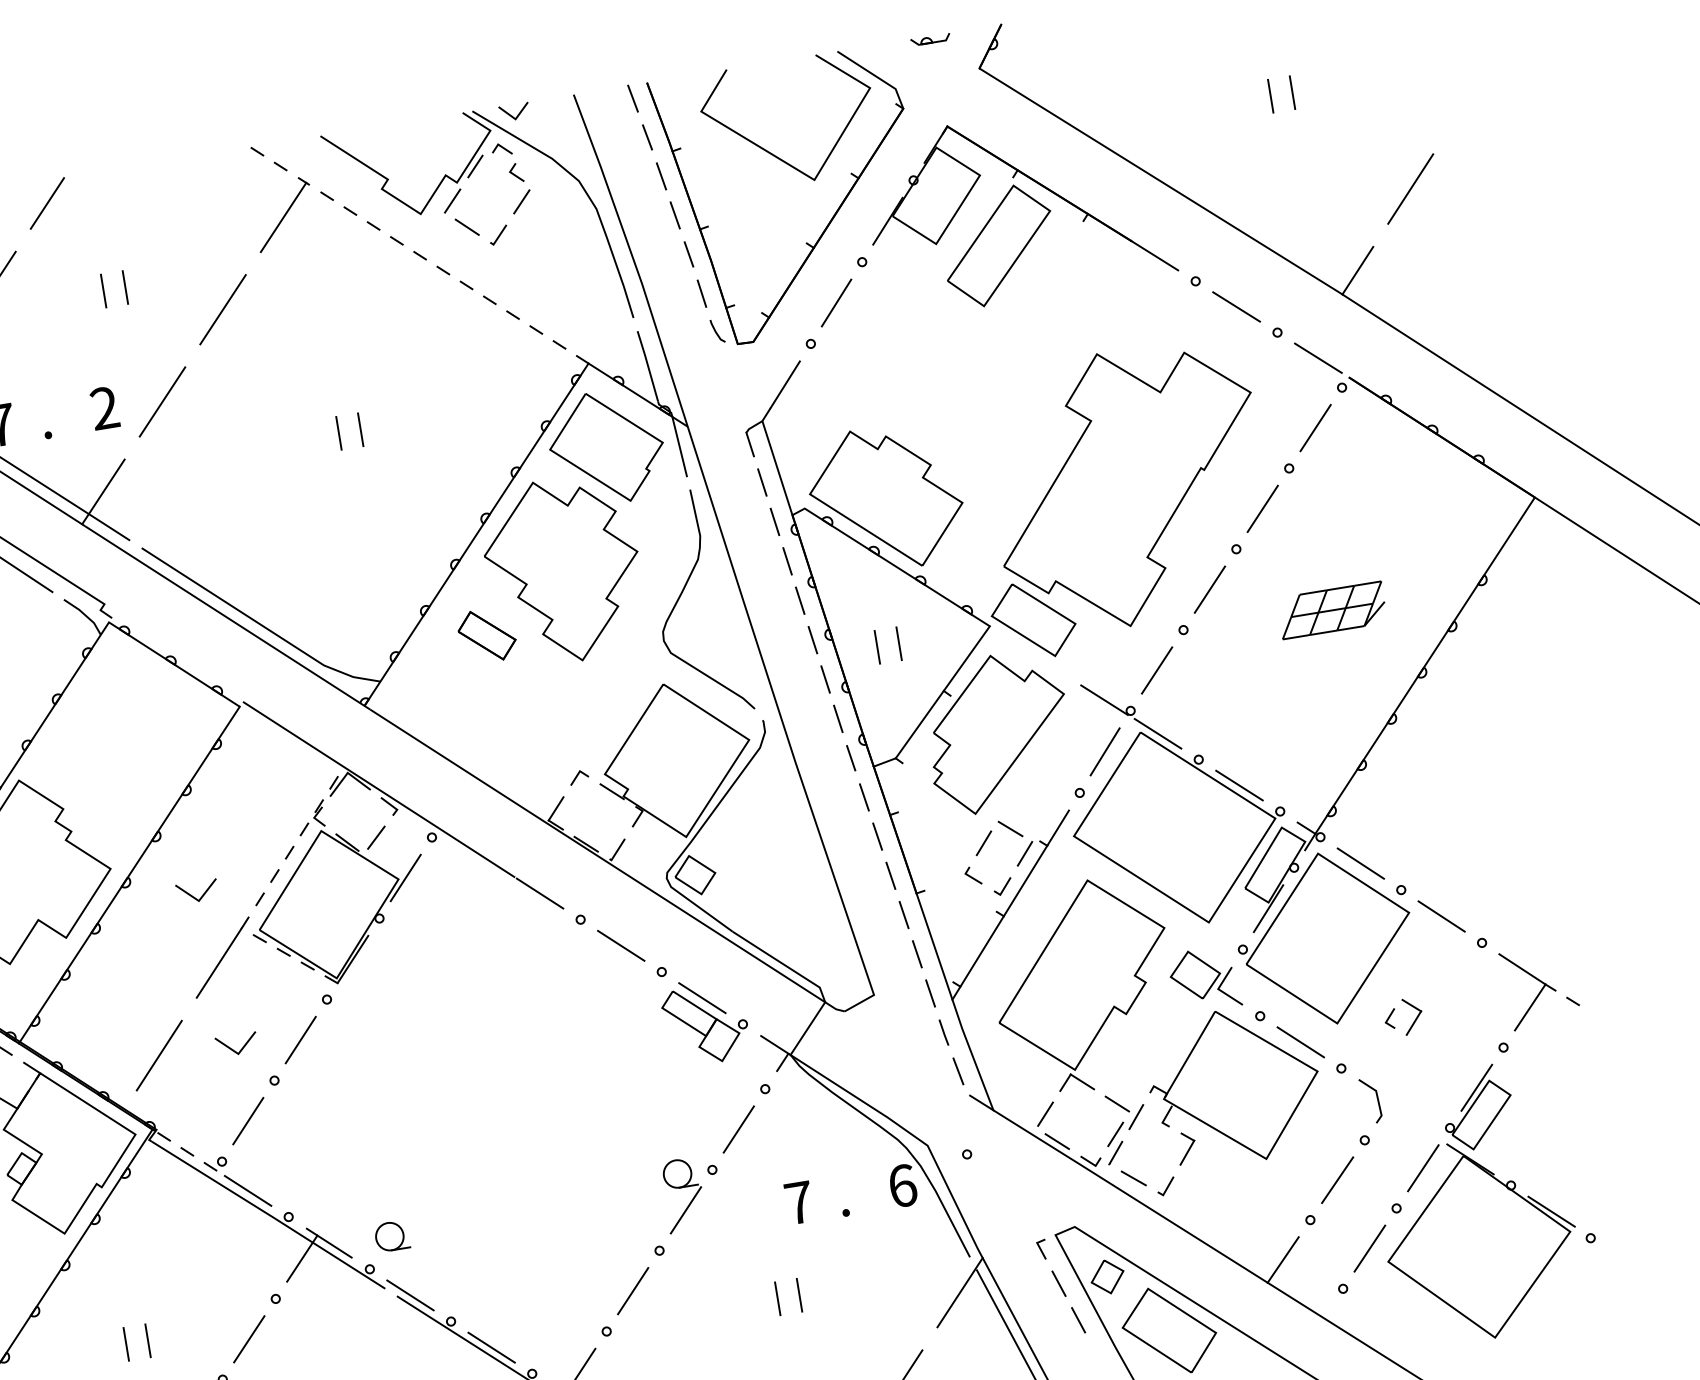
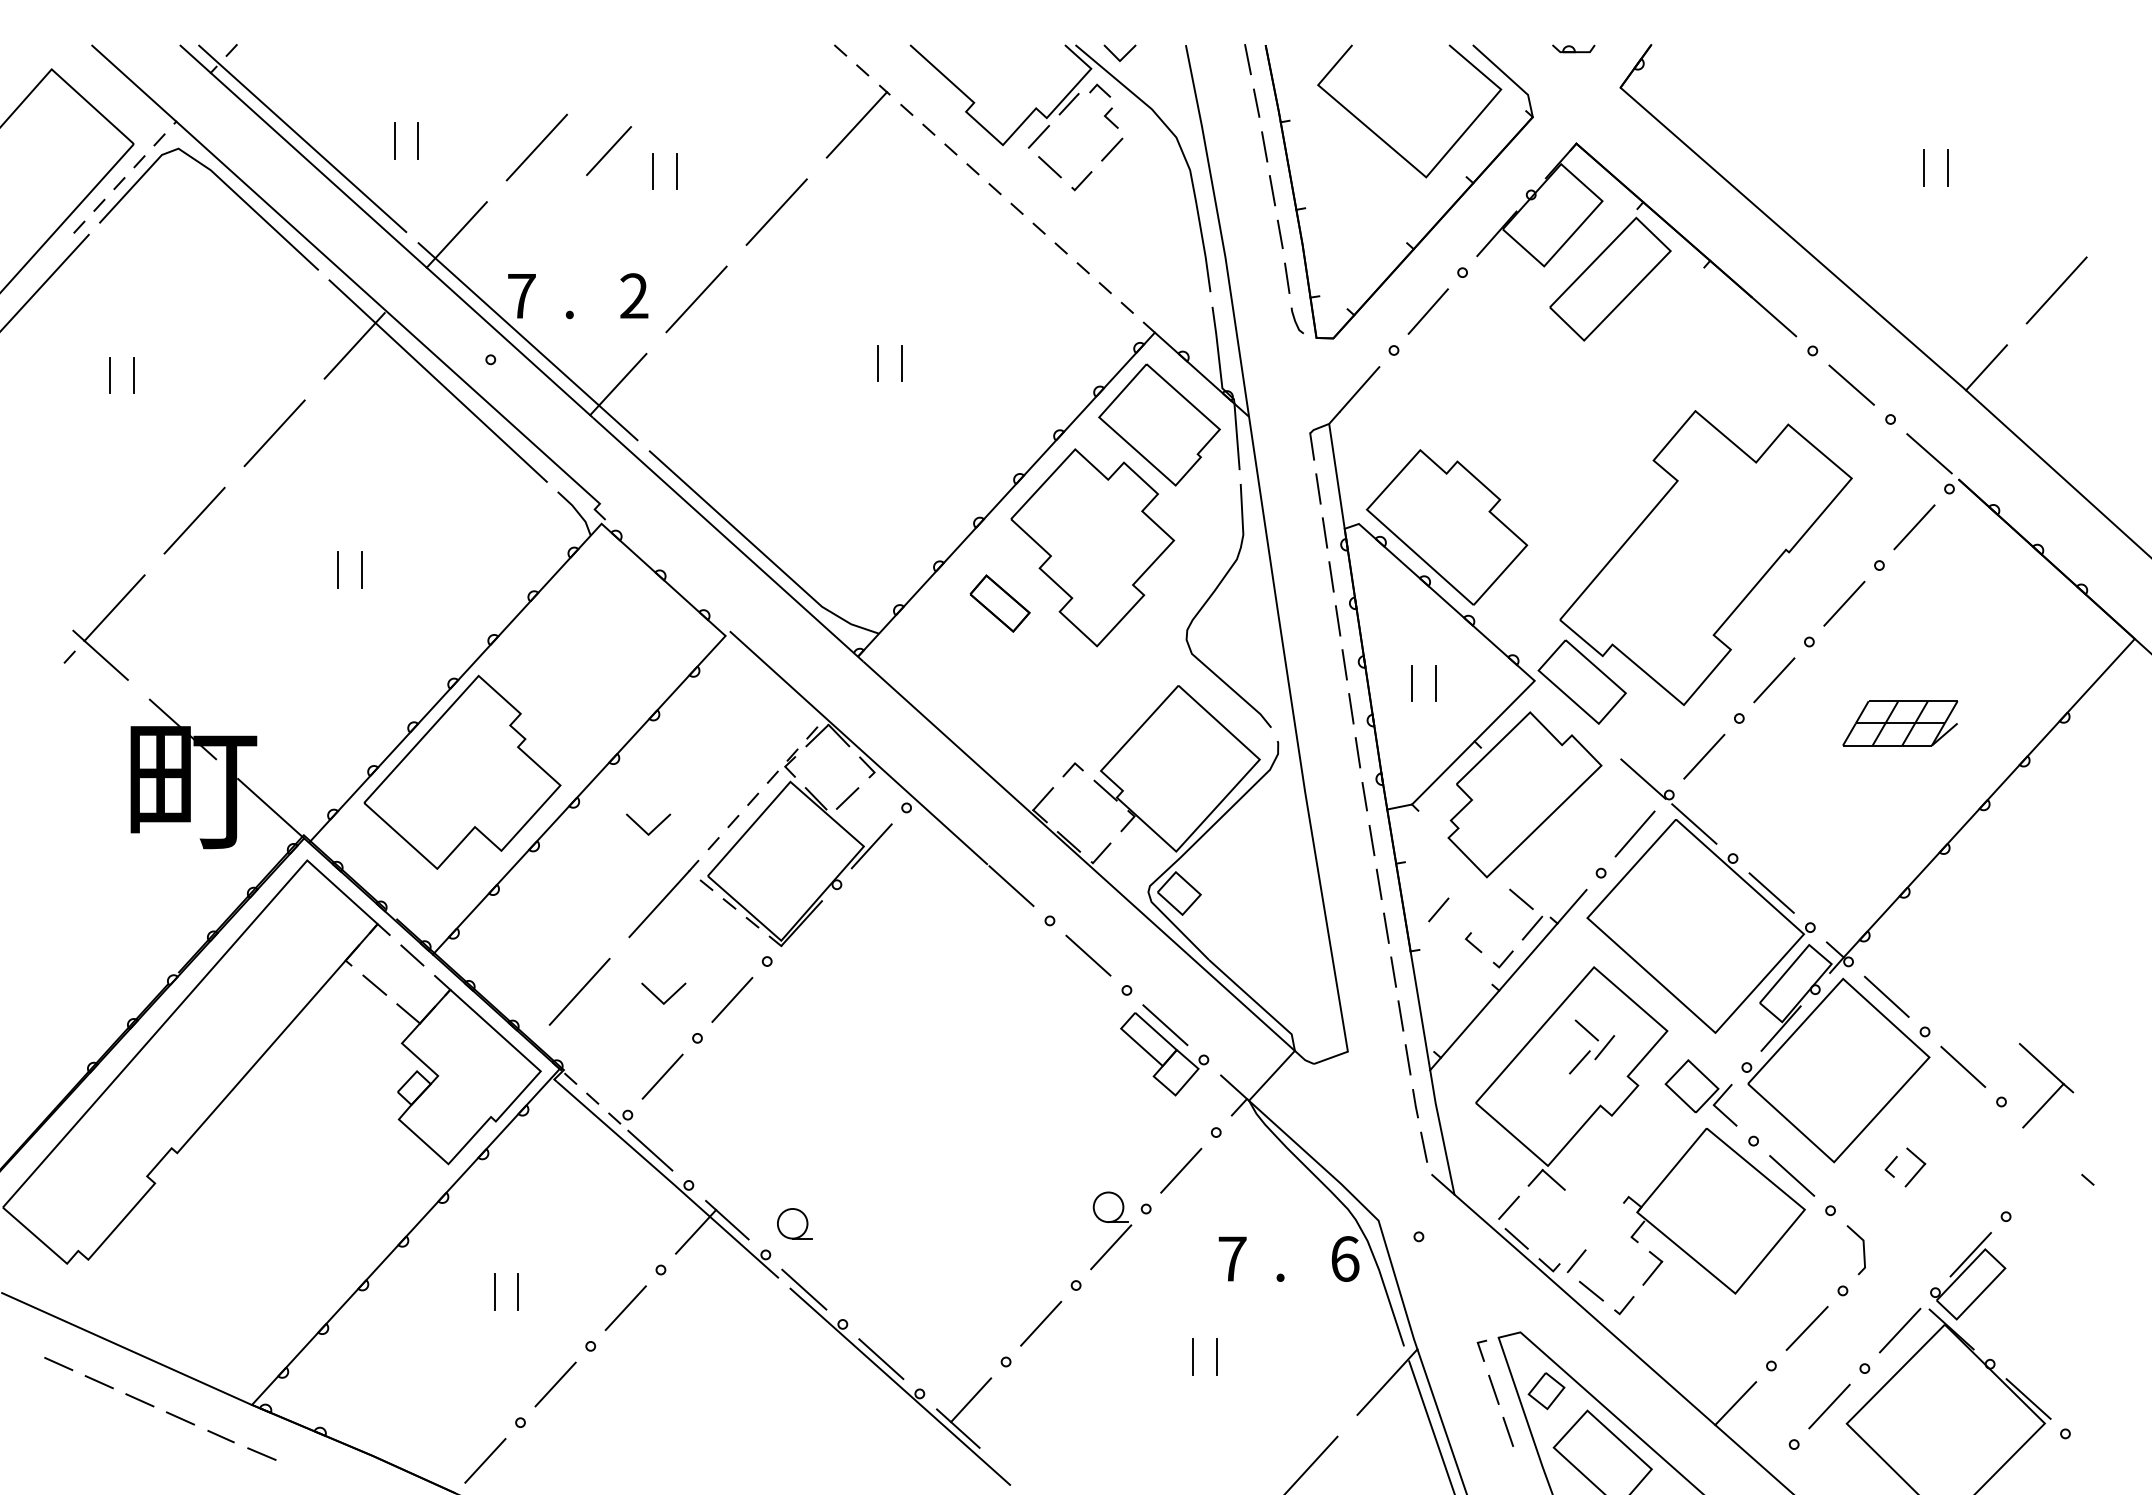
line: (46, 203) -> (608, 150), moved
line: (983, 842) -> (1438, 909), moved
part: (1538, 993) -> (2054, 1092), moved
part: (1123, 1118) -> (1591, 1046), moved

